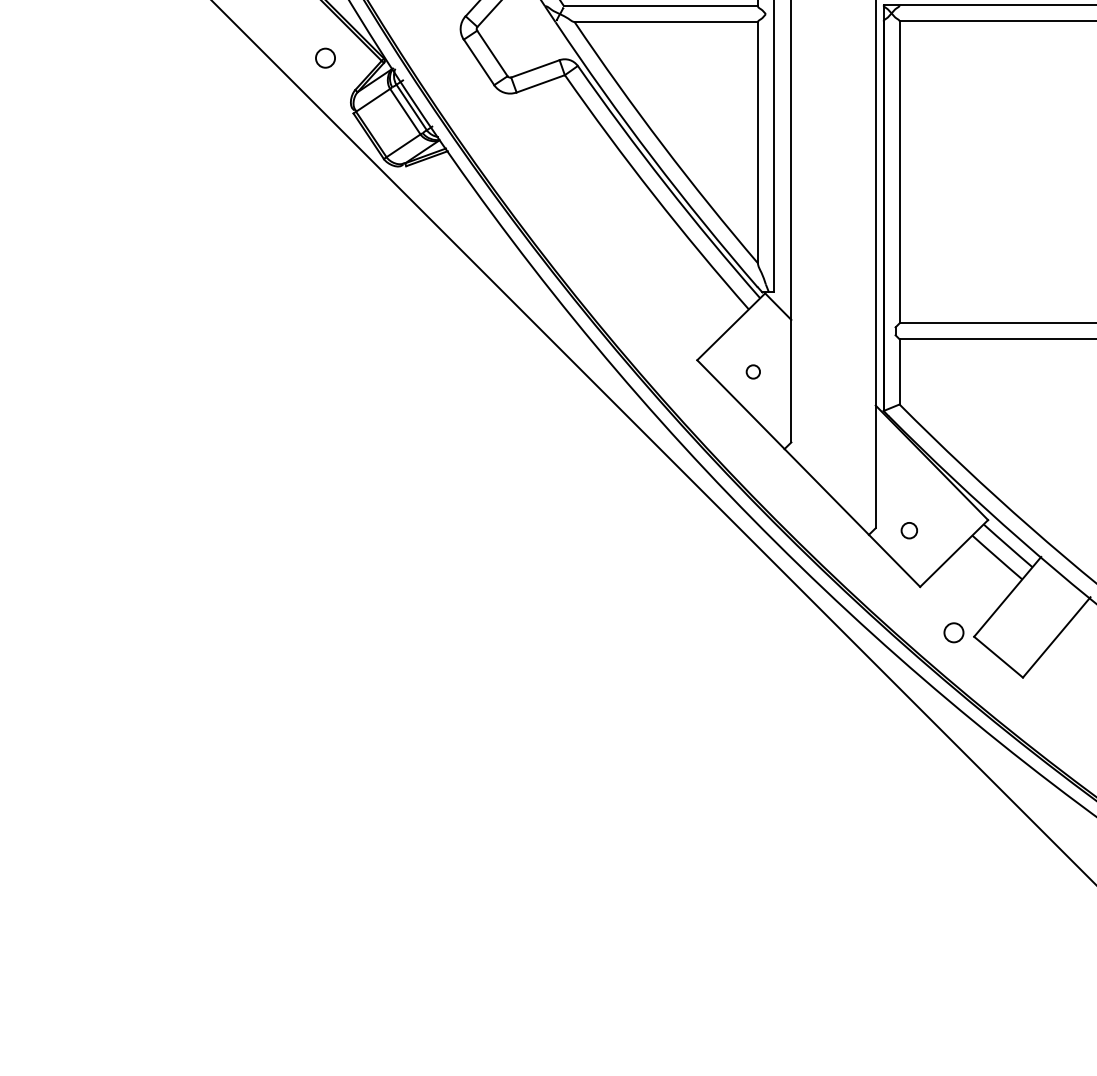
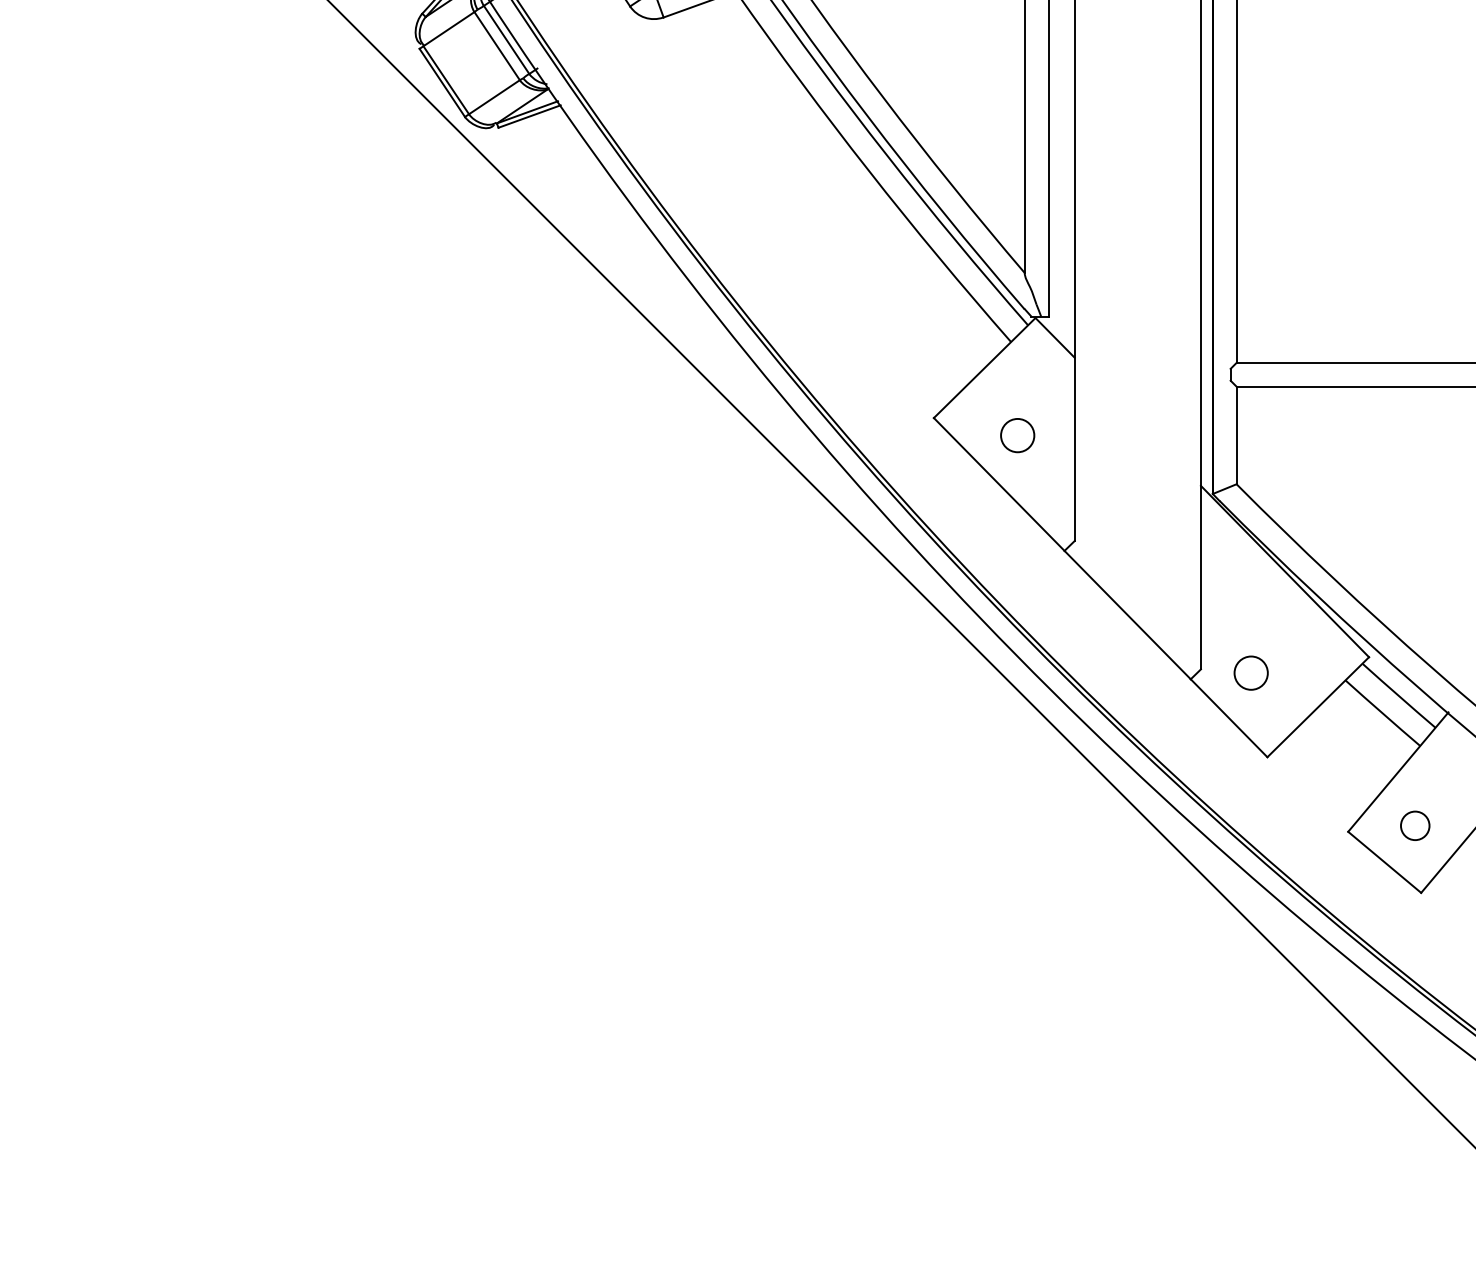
circle: (753, 371) -> (1018, 434), size x1.67
circle: (909, 530) -> (1251, 672), size x1.43
circle: (953, 632) -> (1414, 825), moved

